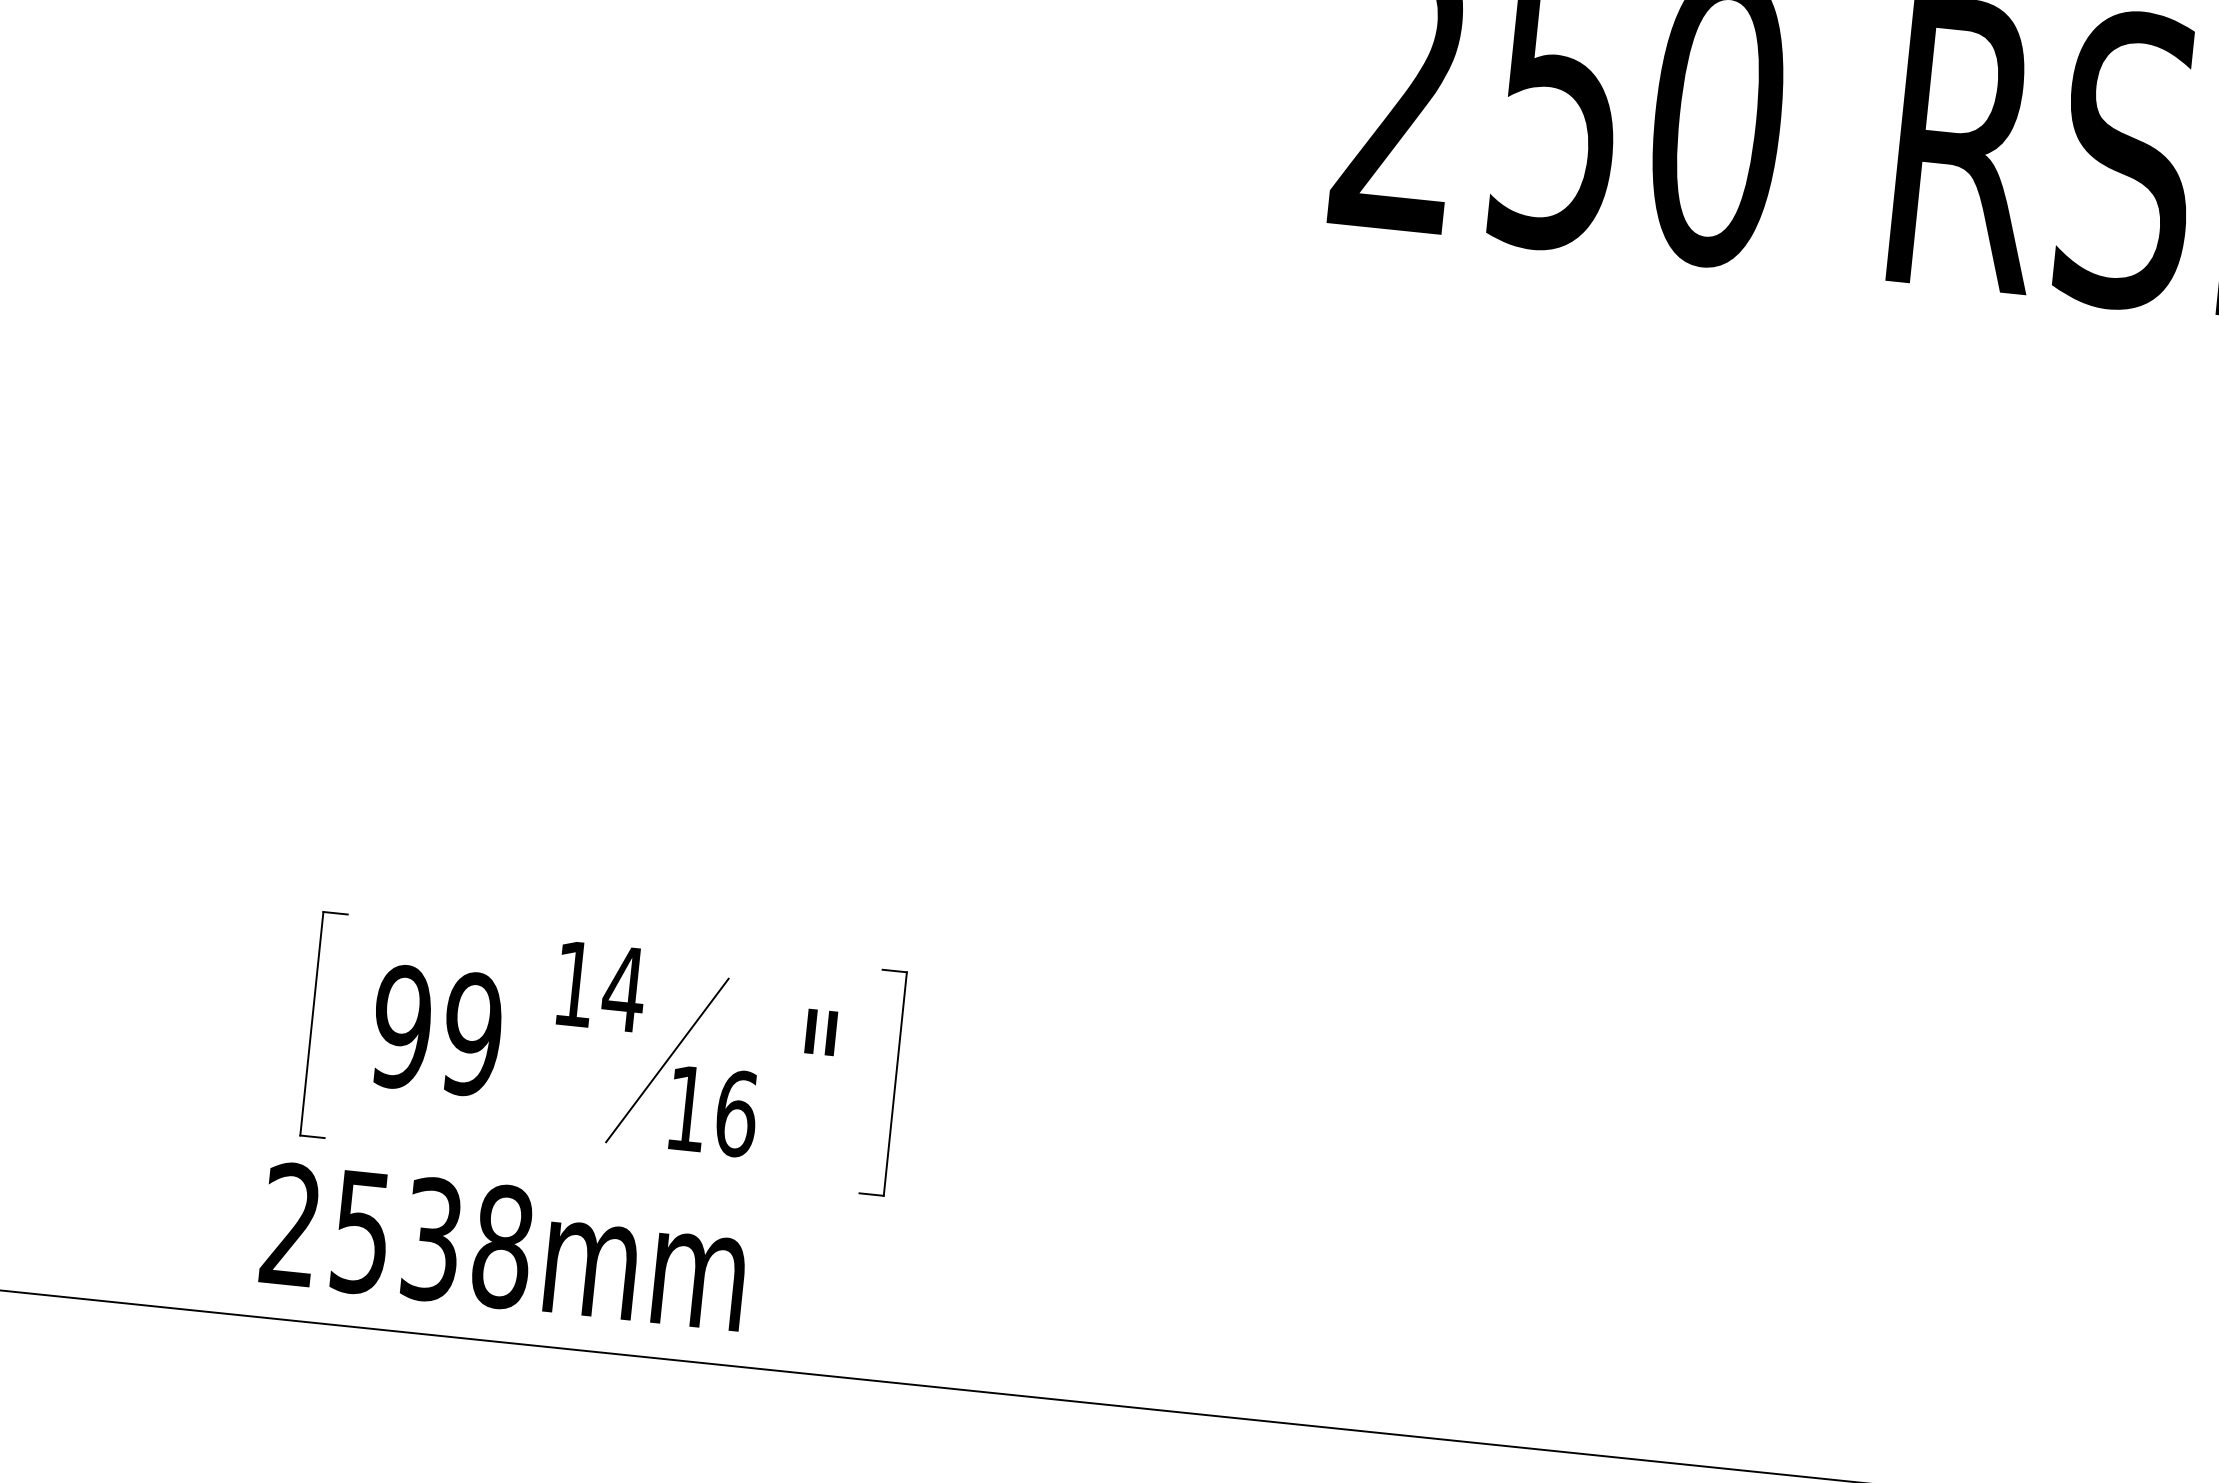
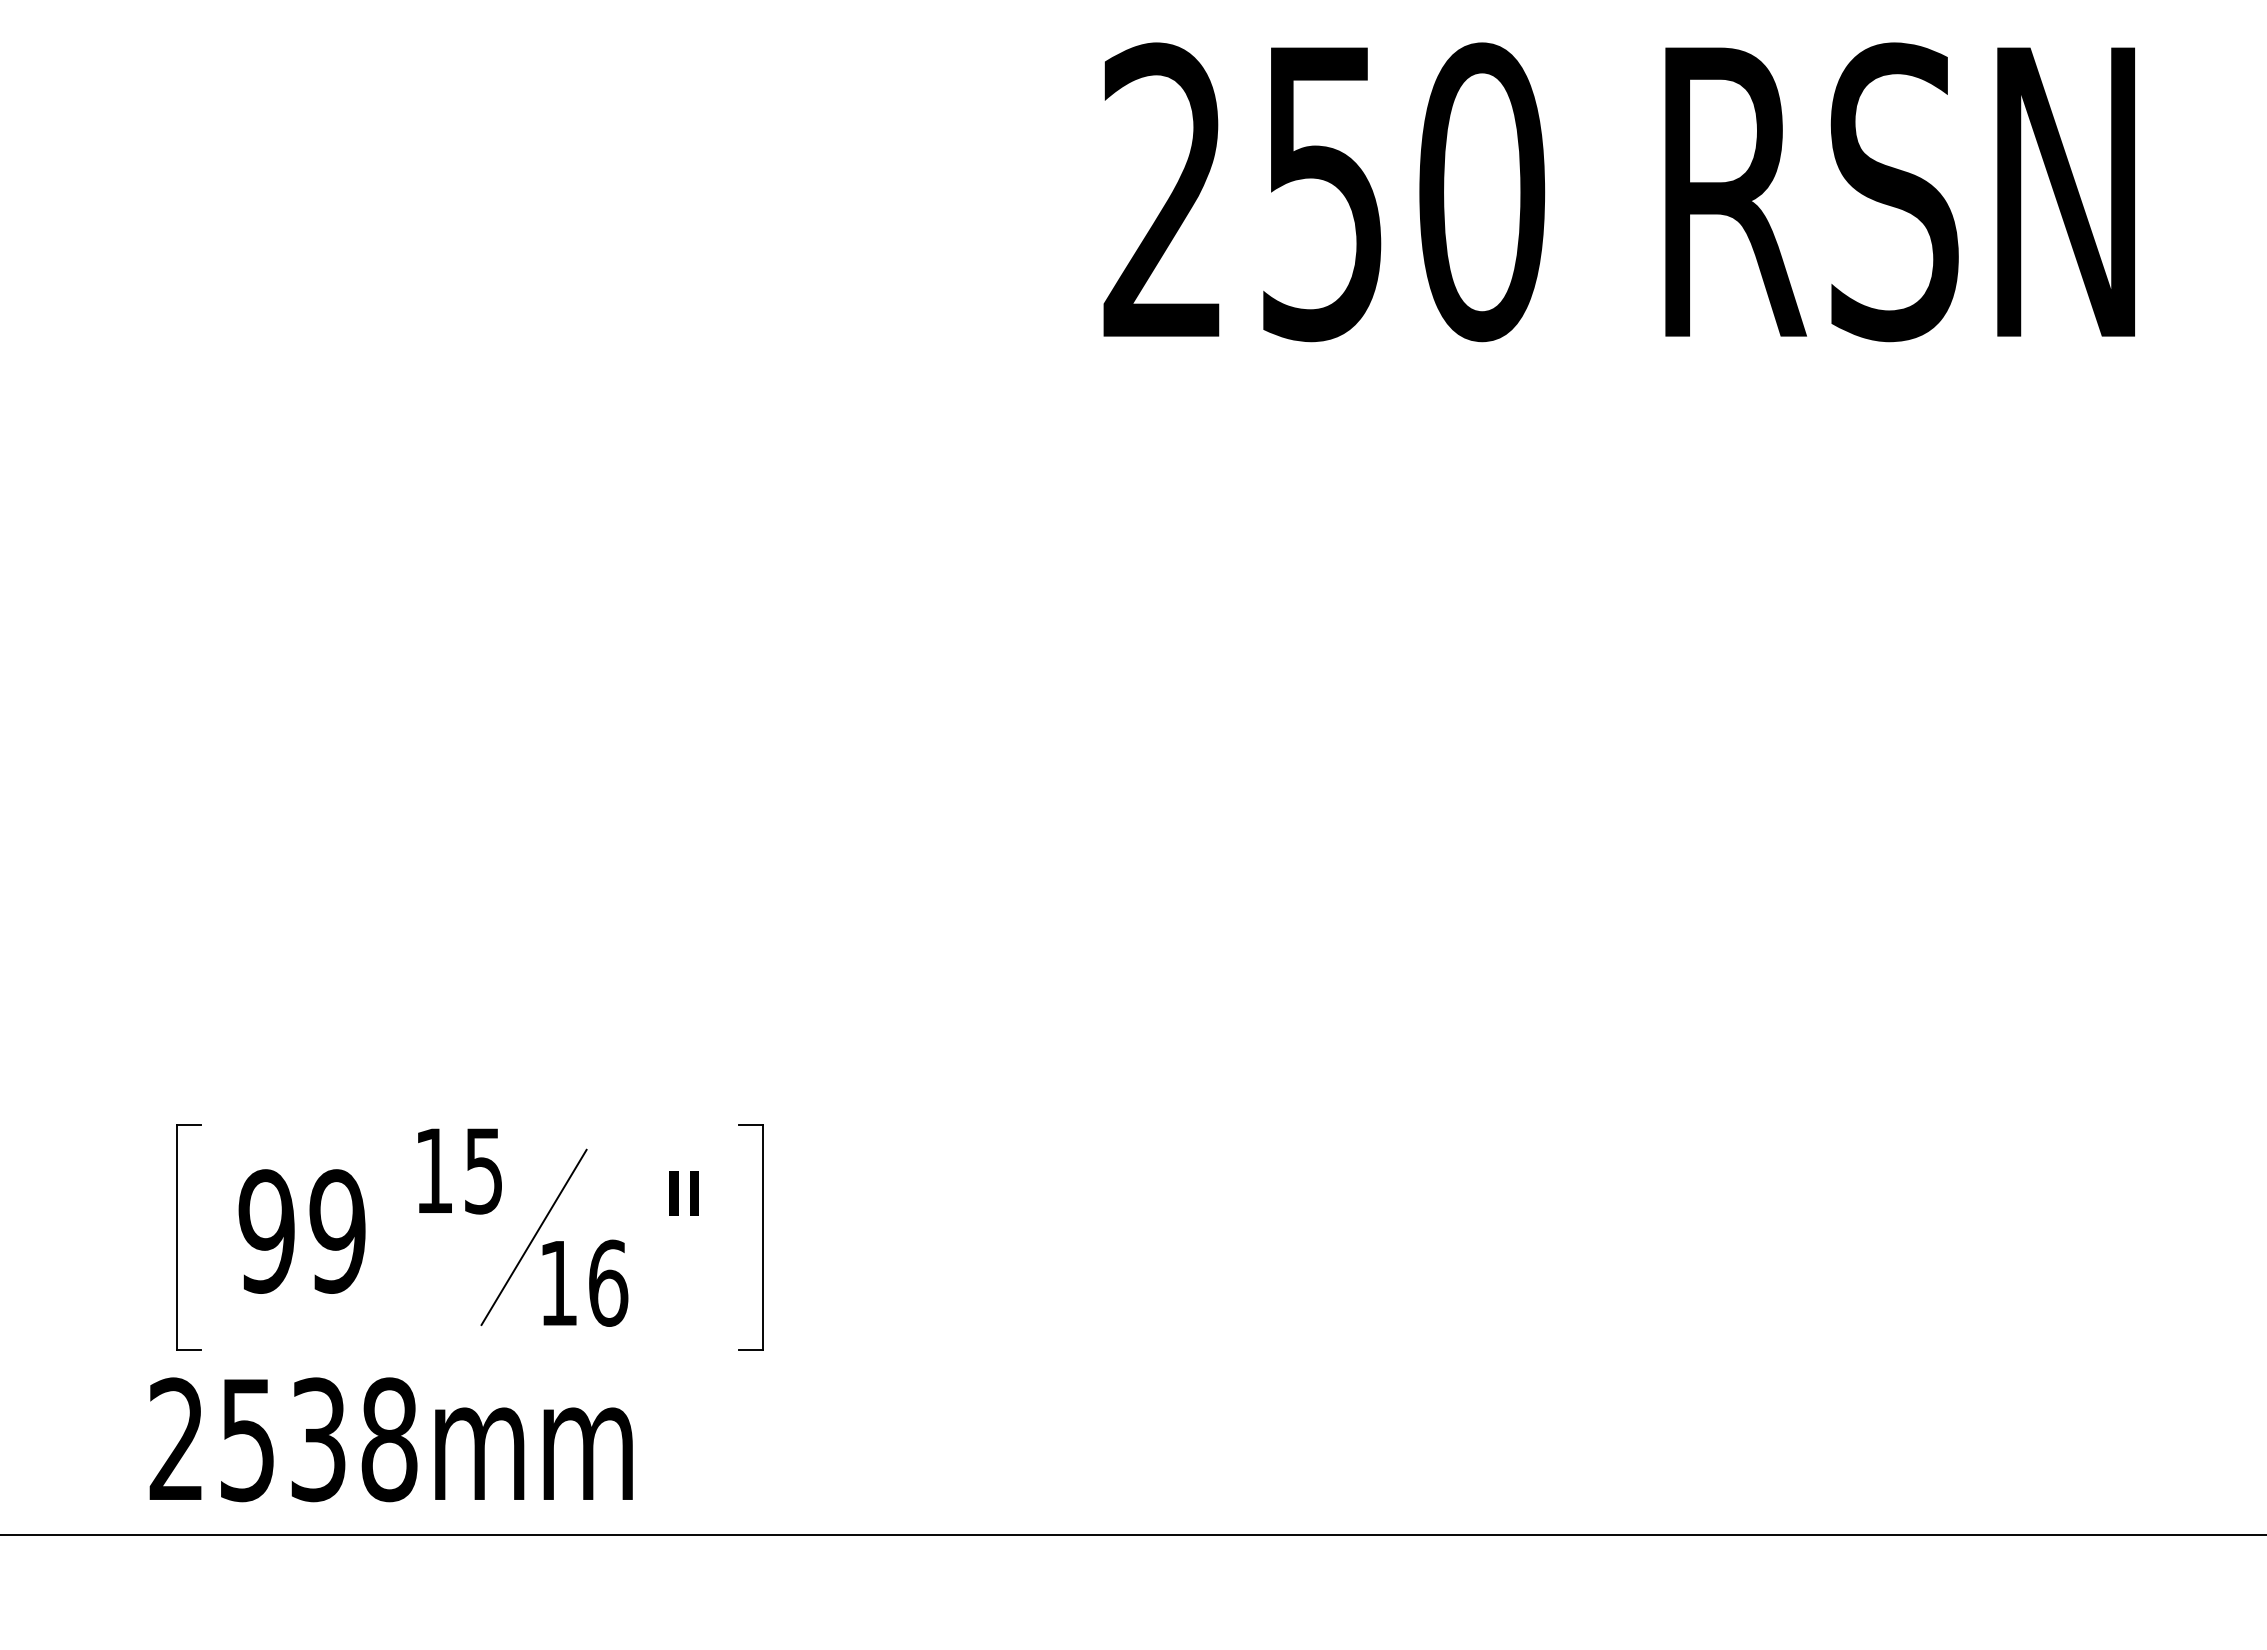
text: (623, 989) -> (483, 1171), 14 -> 15

